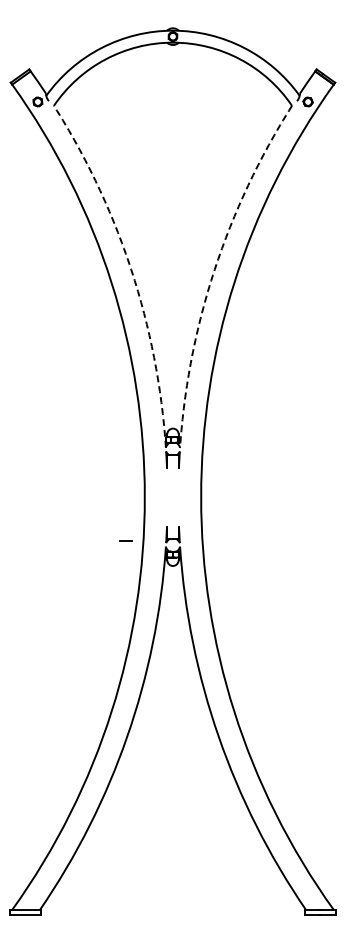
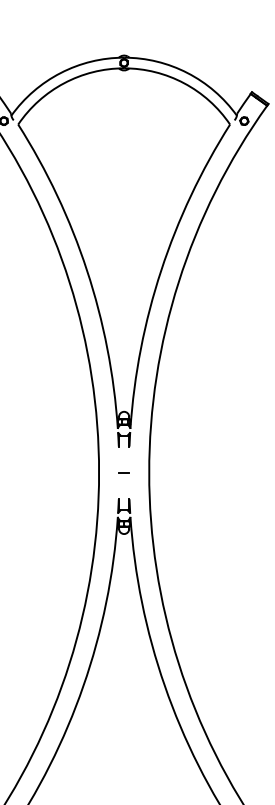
arc: (131, 269) -> (87, 270), dashed -> solid
arc: (214, 269) -> (161, 270), dashed -> solid
line: (125, 540) -> (123, 472), moved

